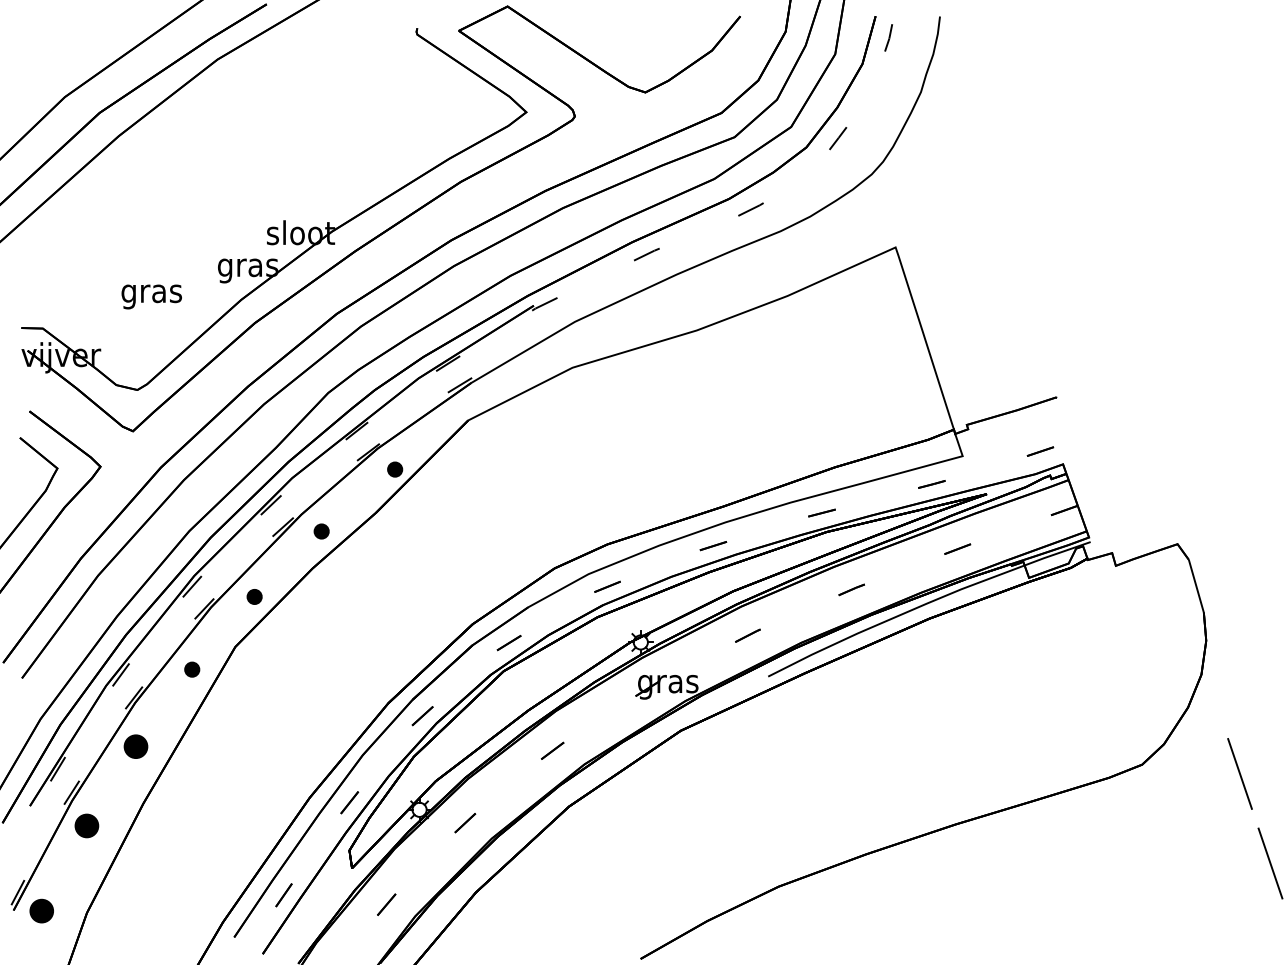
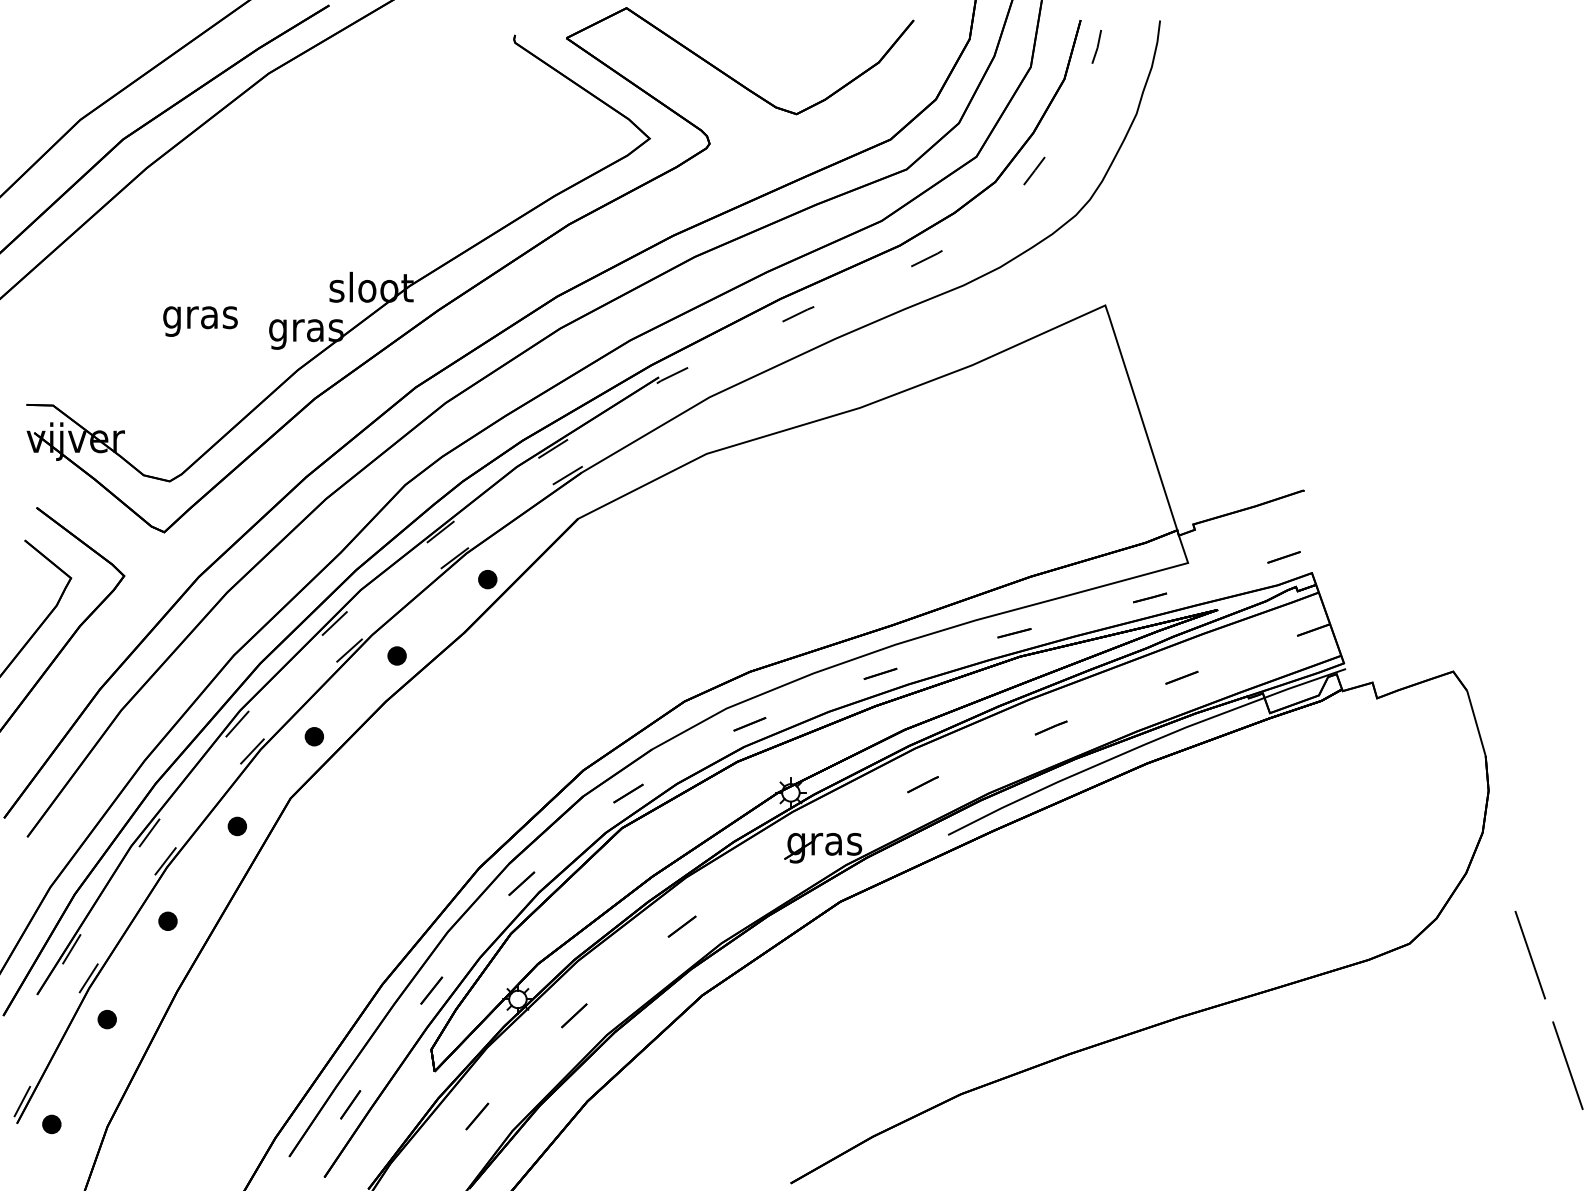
text: (151, 296) -> (200, 321), moved
part: (135, 745) -> (167, 920), size x0.62
part: (86, 826) -> (106, 1019), size x0.62
part: (41, 911) -> (51, 1124), size x0.62

